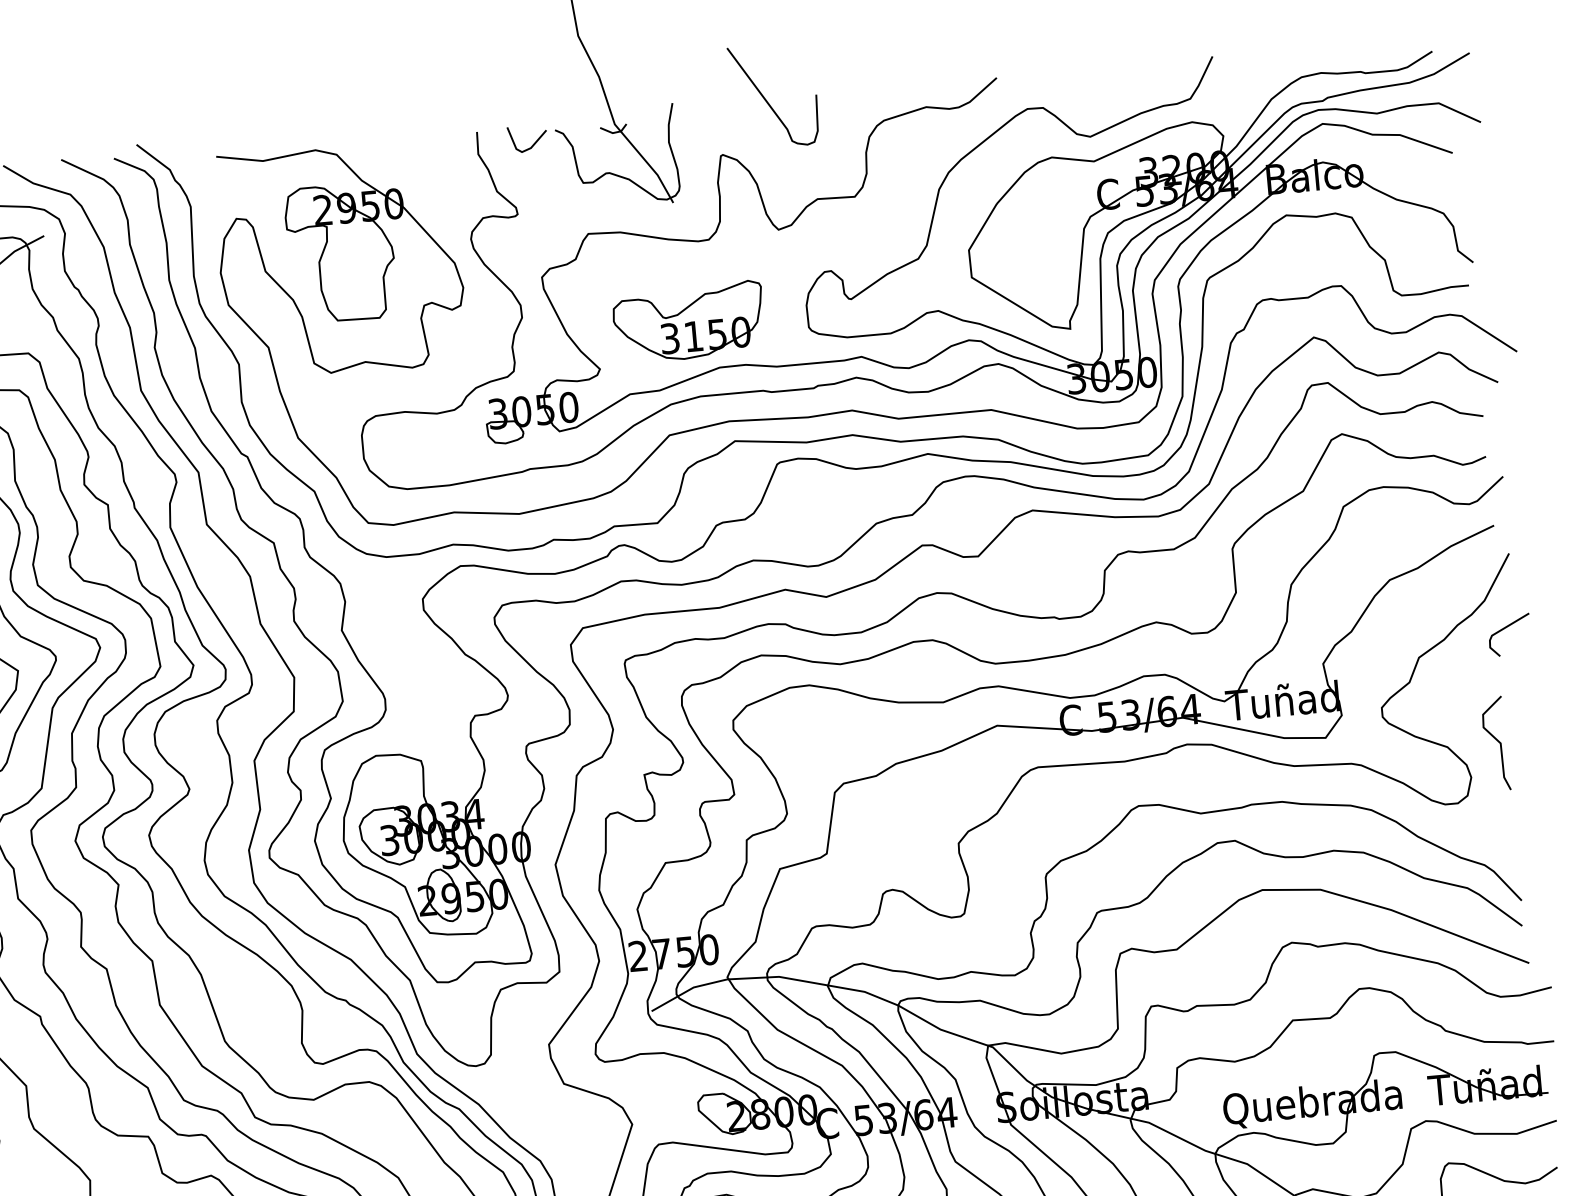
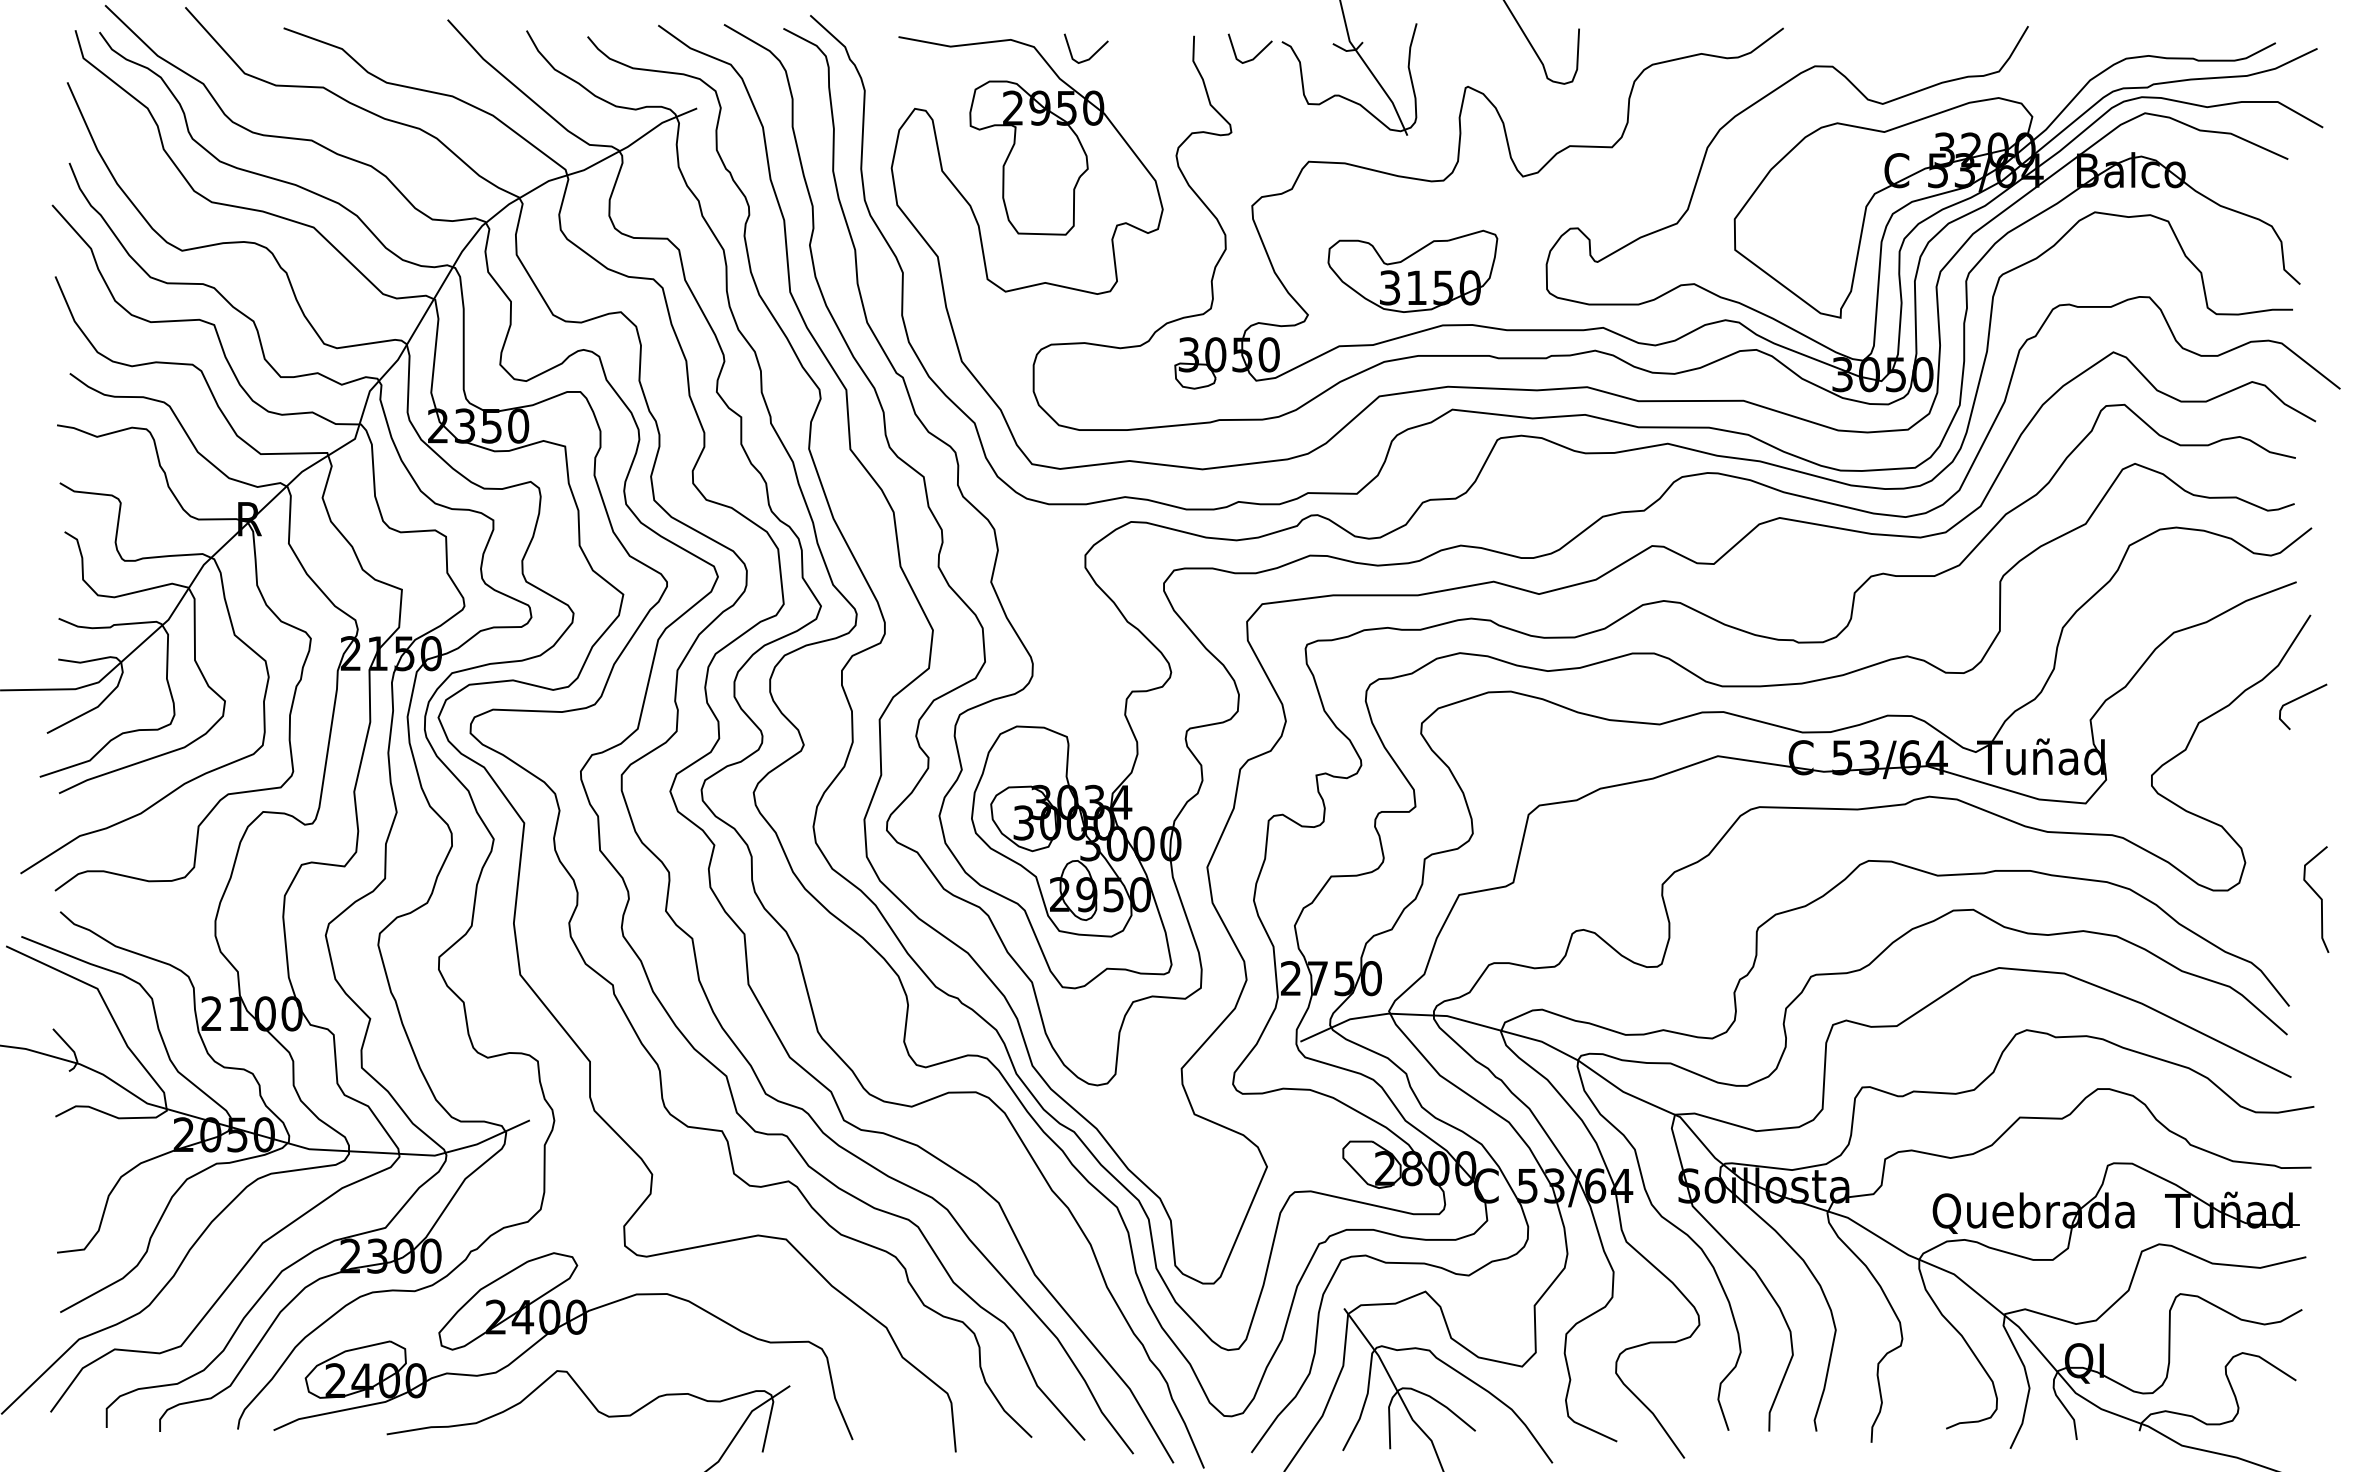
line: (388, 156) -> (1092, 54), added
curve: (1497, 741) -> (2318, 897), moved

